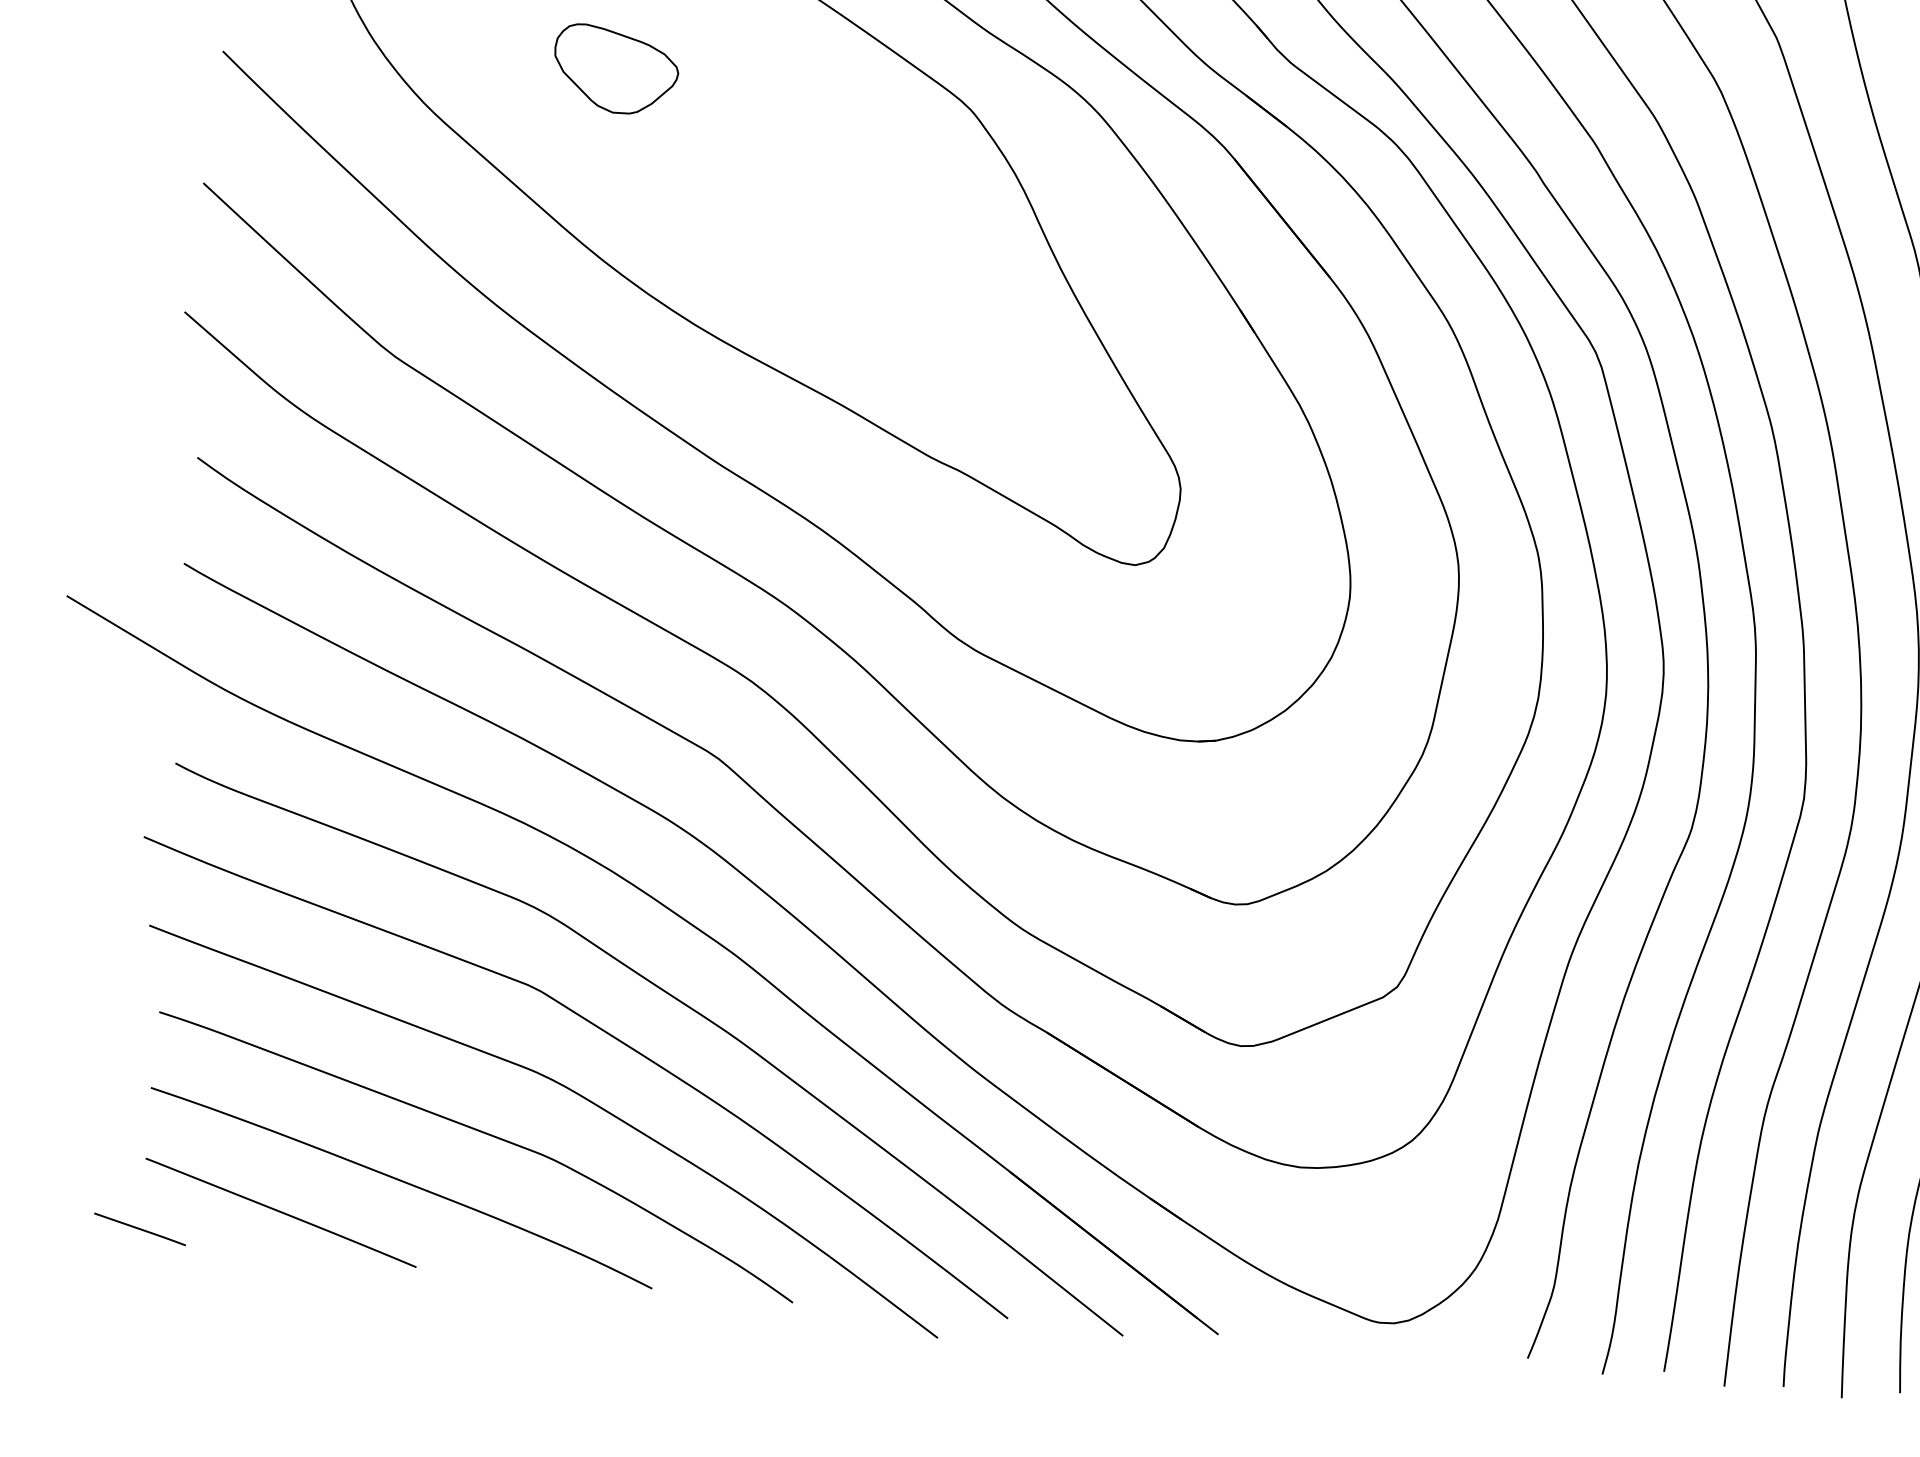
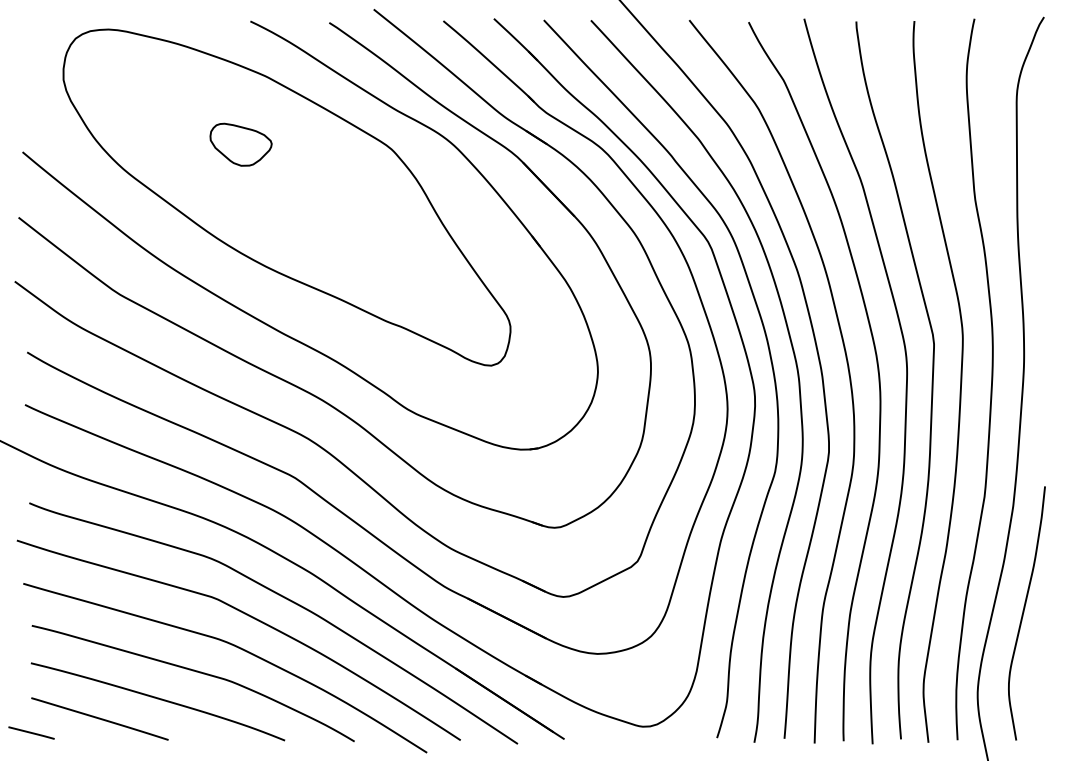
part: (614, 69) -> (240, 144), moved

